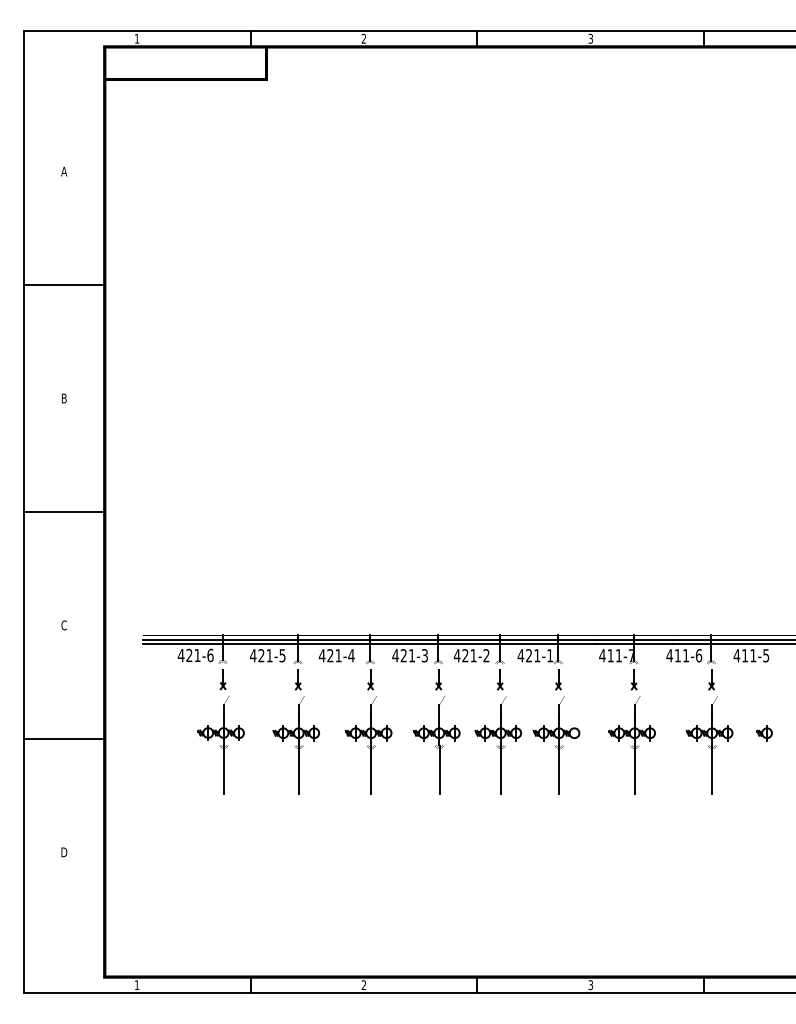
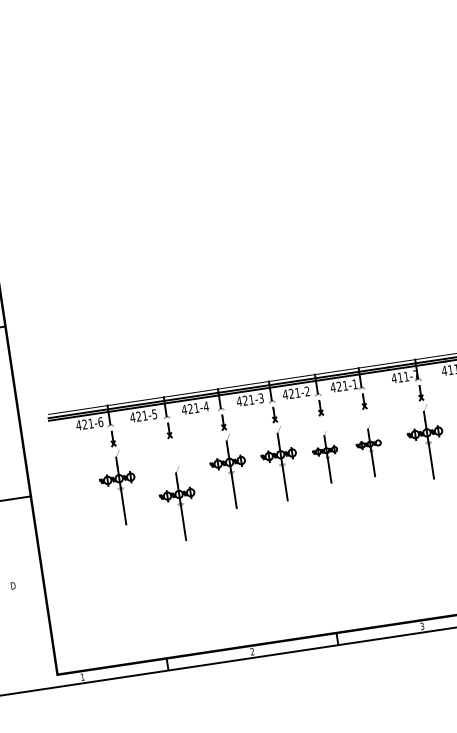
part: (295, 745) -> (177, 503), moved
part: (497, 745) -> (325, 457), size x0.7
part: (556, 745) -> (369, 450), size x0.7

